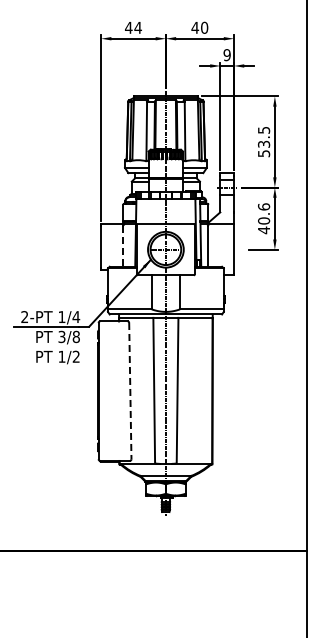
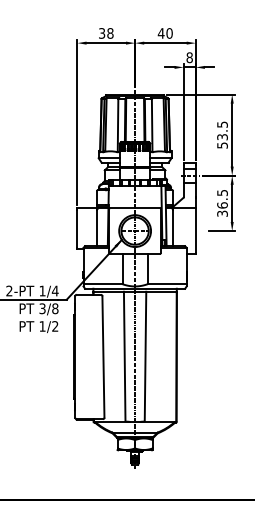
text: (133, 27) -> (106, 33), 44 -> 38
text: (226, 55) -> (189, 58), 9 -> 8
text: (263, 218) -> (222, 203), 40.6 -> 36.5
line: (123, 246) -> (97, 228), dashed -> solid
line: (130, 391) -> (103, 357), dashed -> solid

